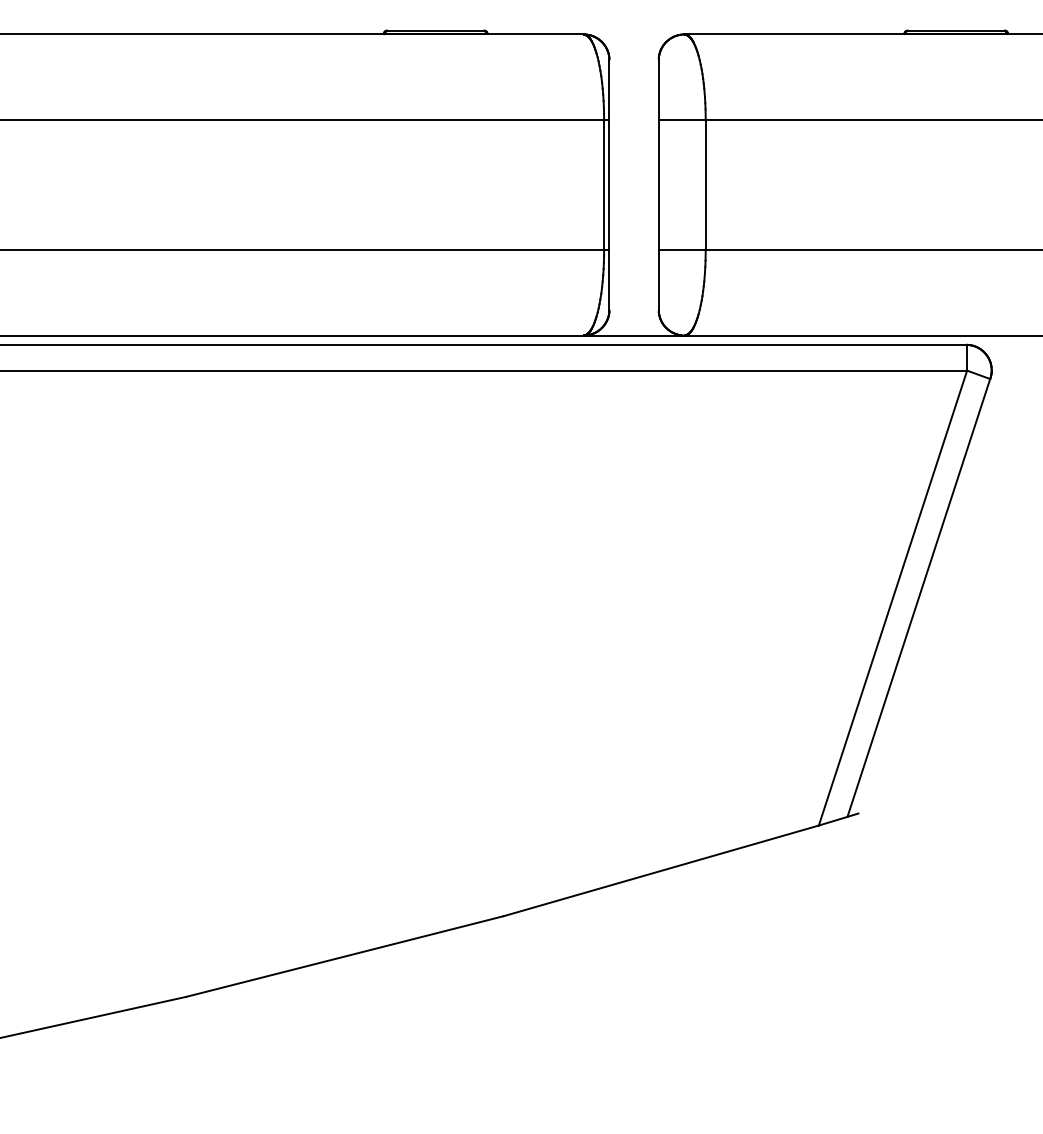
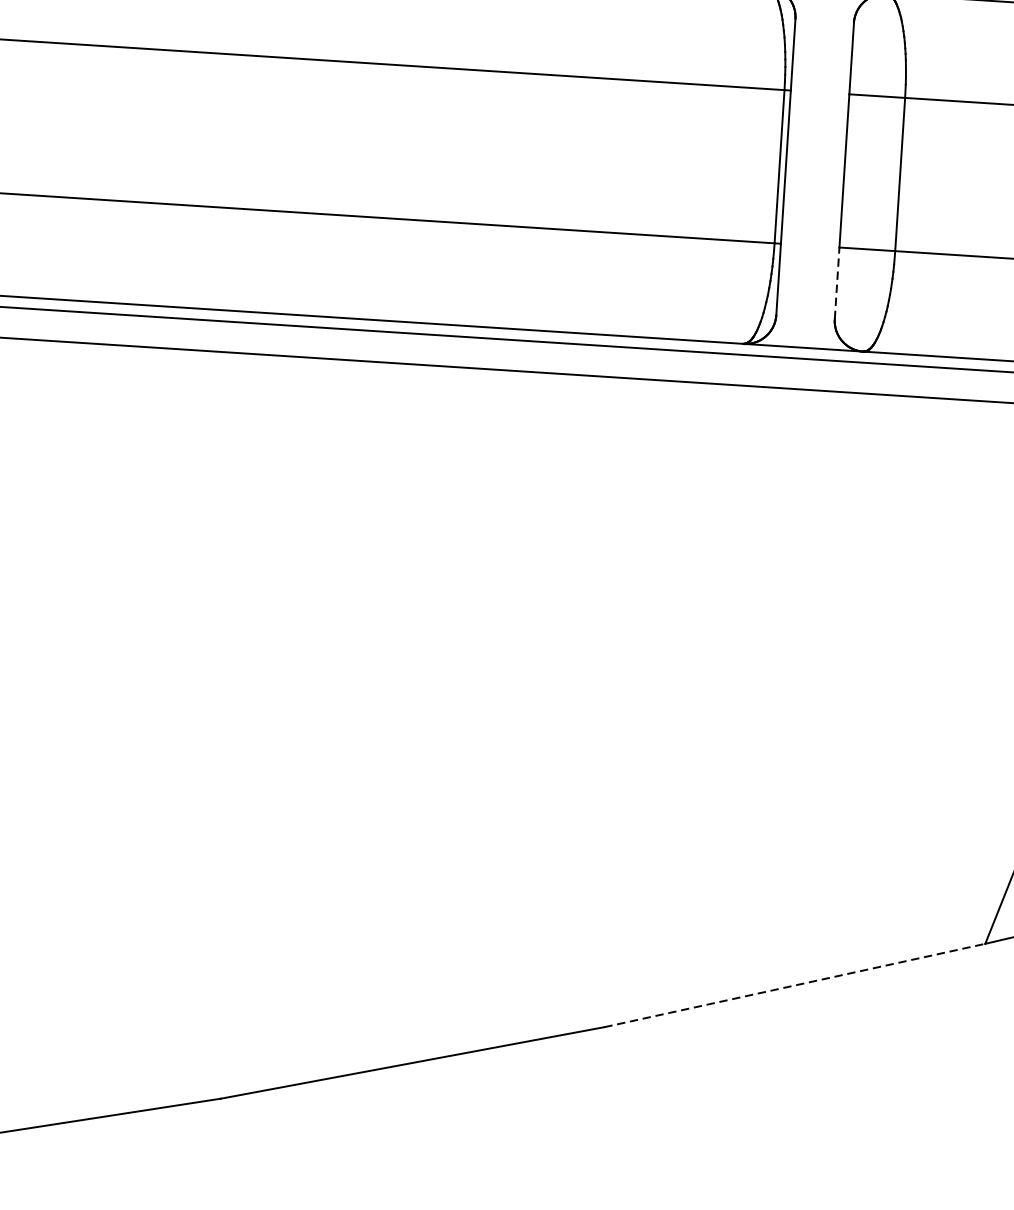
line: (658, 279) -> (836, 283), solid -> dashed
line: (661, 870) -> (795, 985), solid -> dashed

